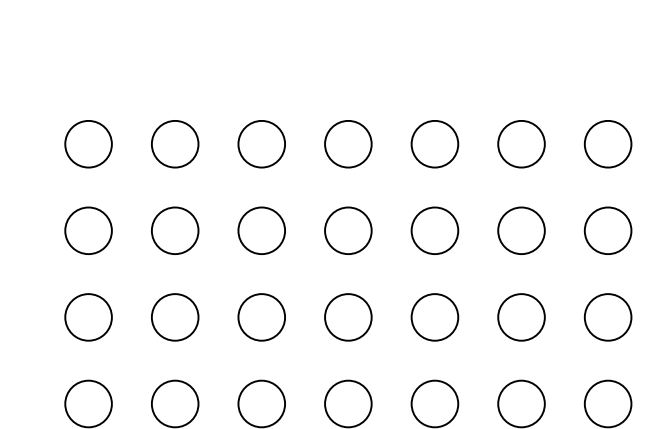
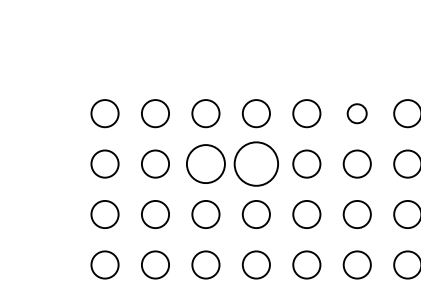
circle: (520, 143) -> (356, 113), size x0.7
circle: (260, 229) -> (205, 163), size x1.4
circle: (346, 229) -> (255, 163), size x1.6

